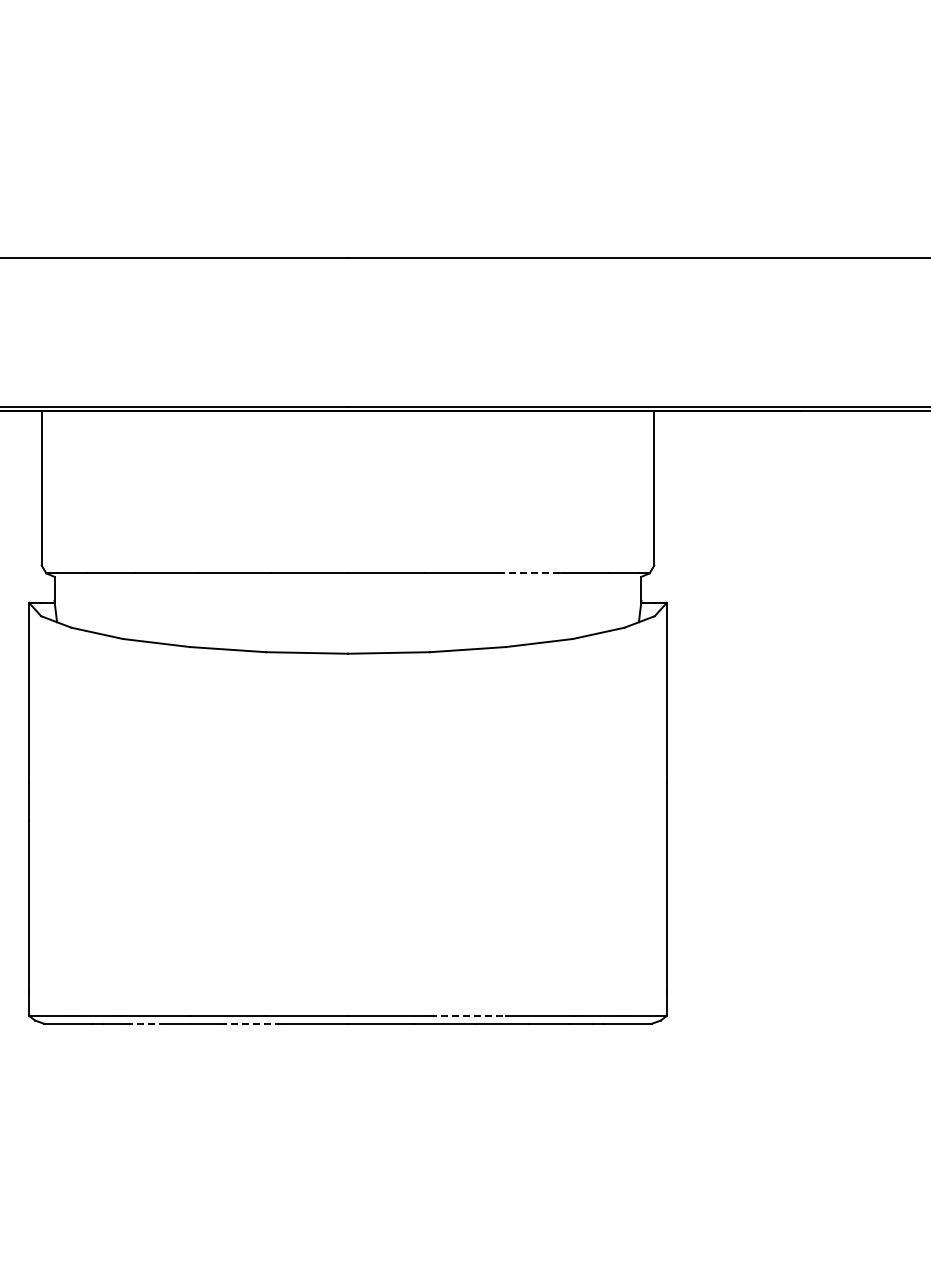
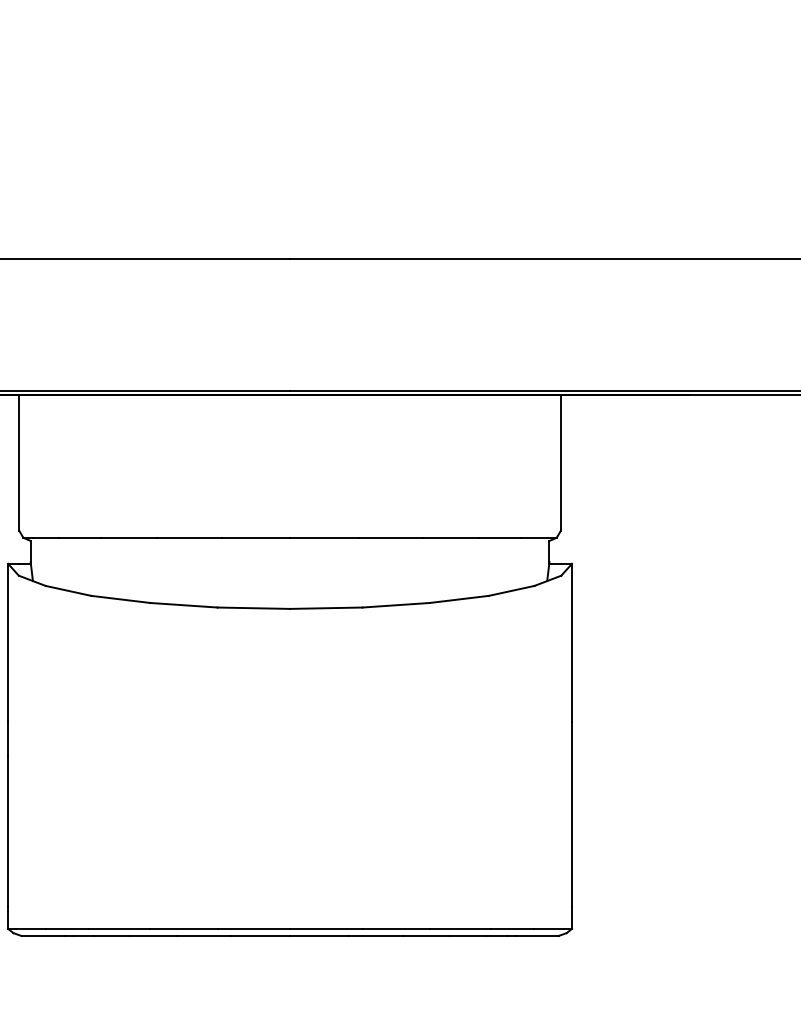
line: (529, 573) -> (450, 537), dashed -> solid
line: (468, 1015) -> (396, 928), dashed -> solid
line: (146, 1023) -> (111, 935), dashed -> solid
line: (251, 1023) -> (204, 935), dashed -> solid

